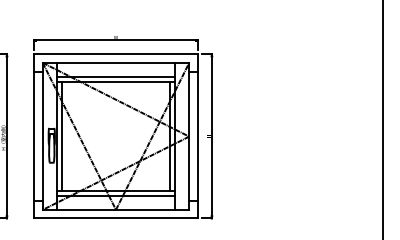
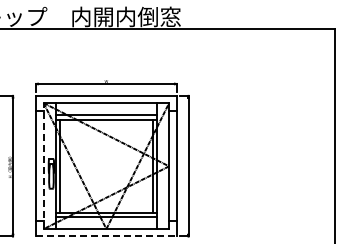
line: (42, 136) -> (43, 166), solid -> dashed
line: (116, 218) -> (106, 236), solid -> dashed

